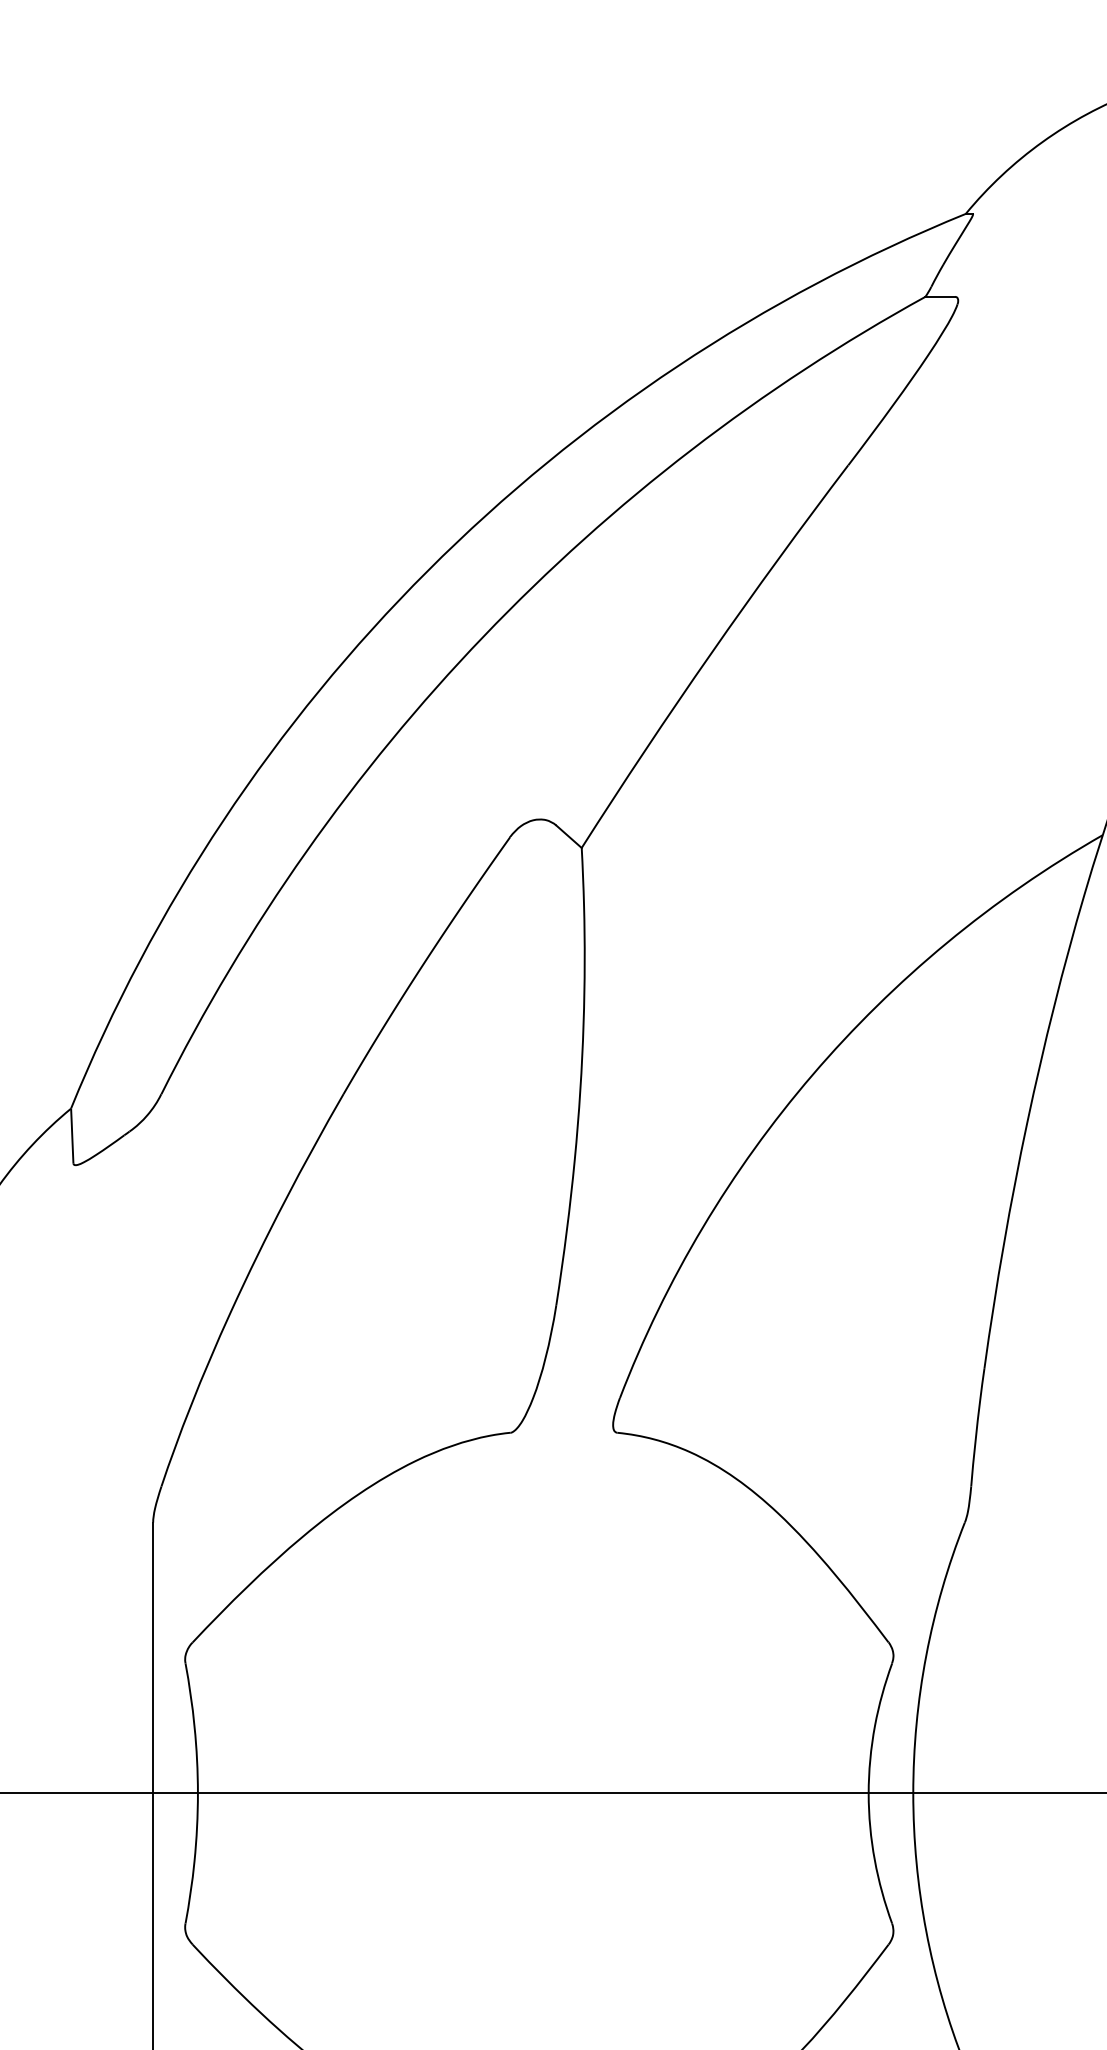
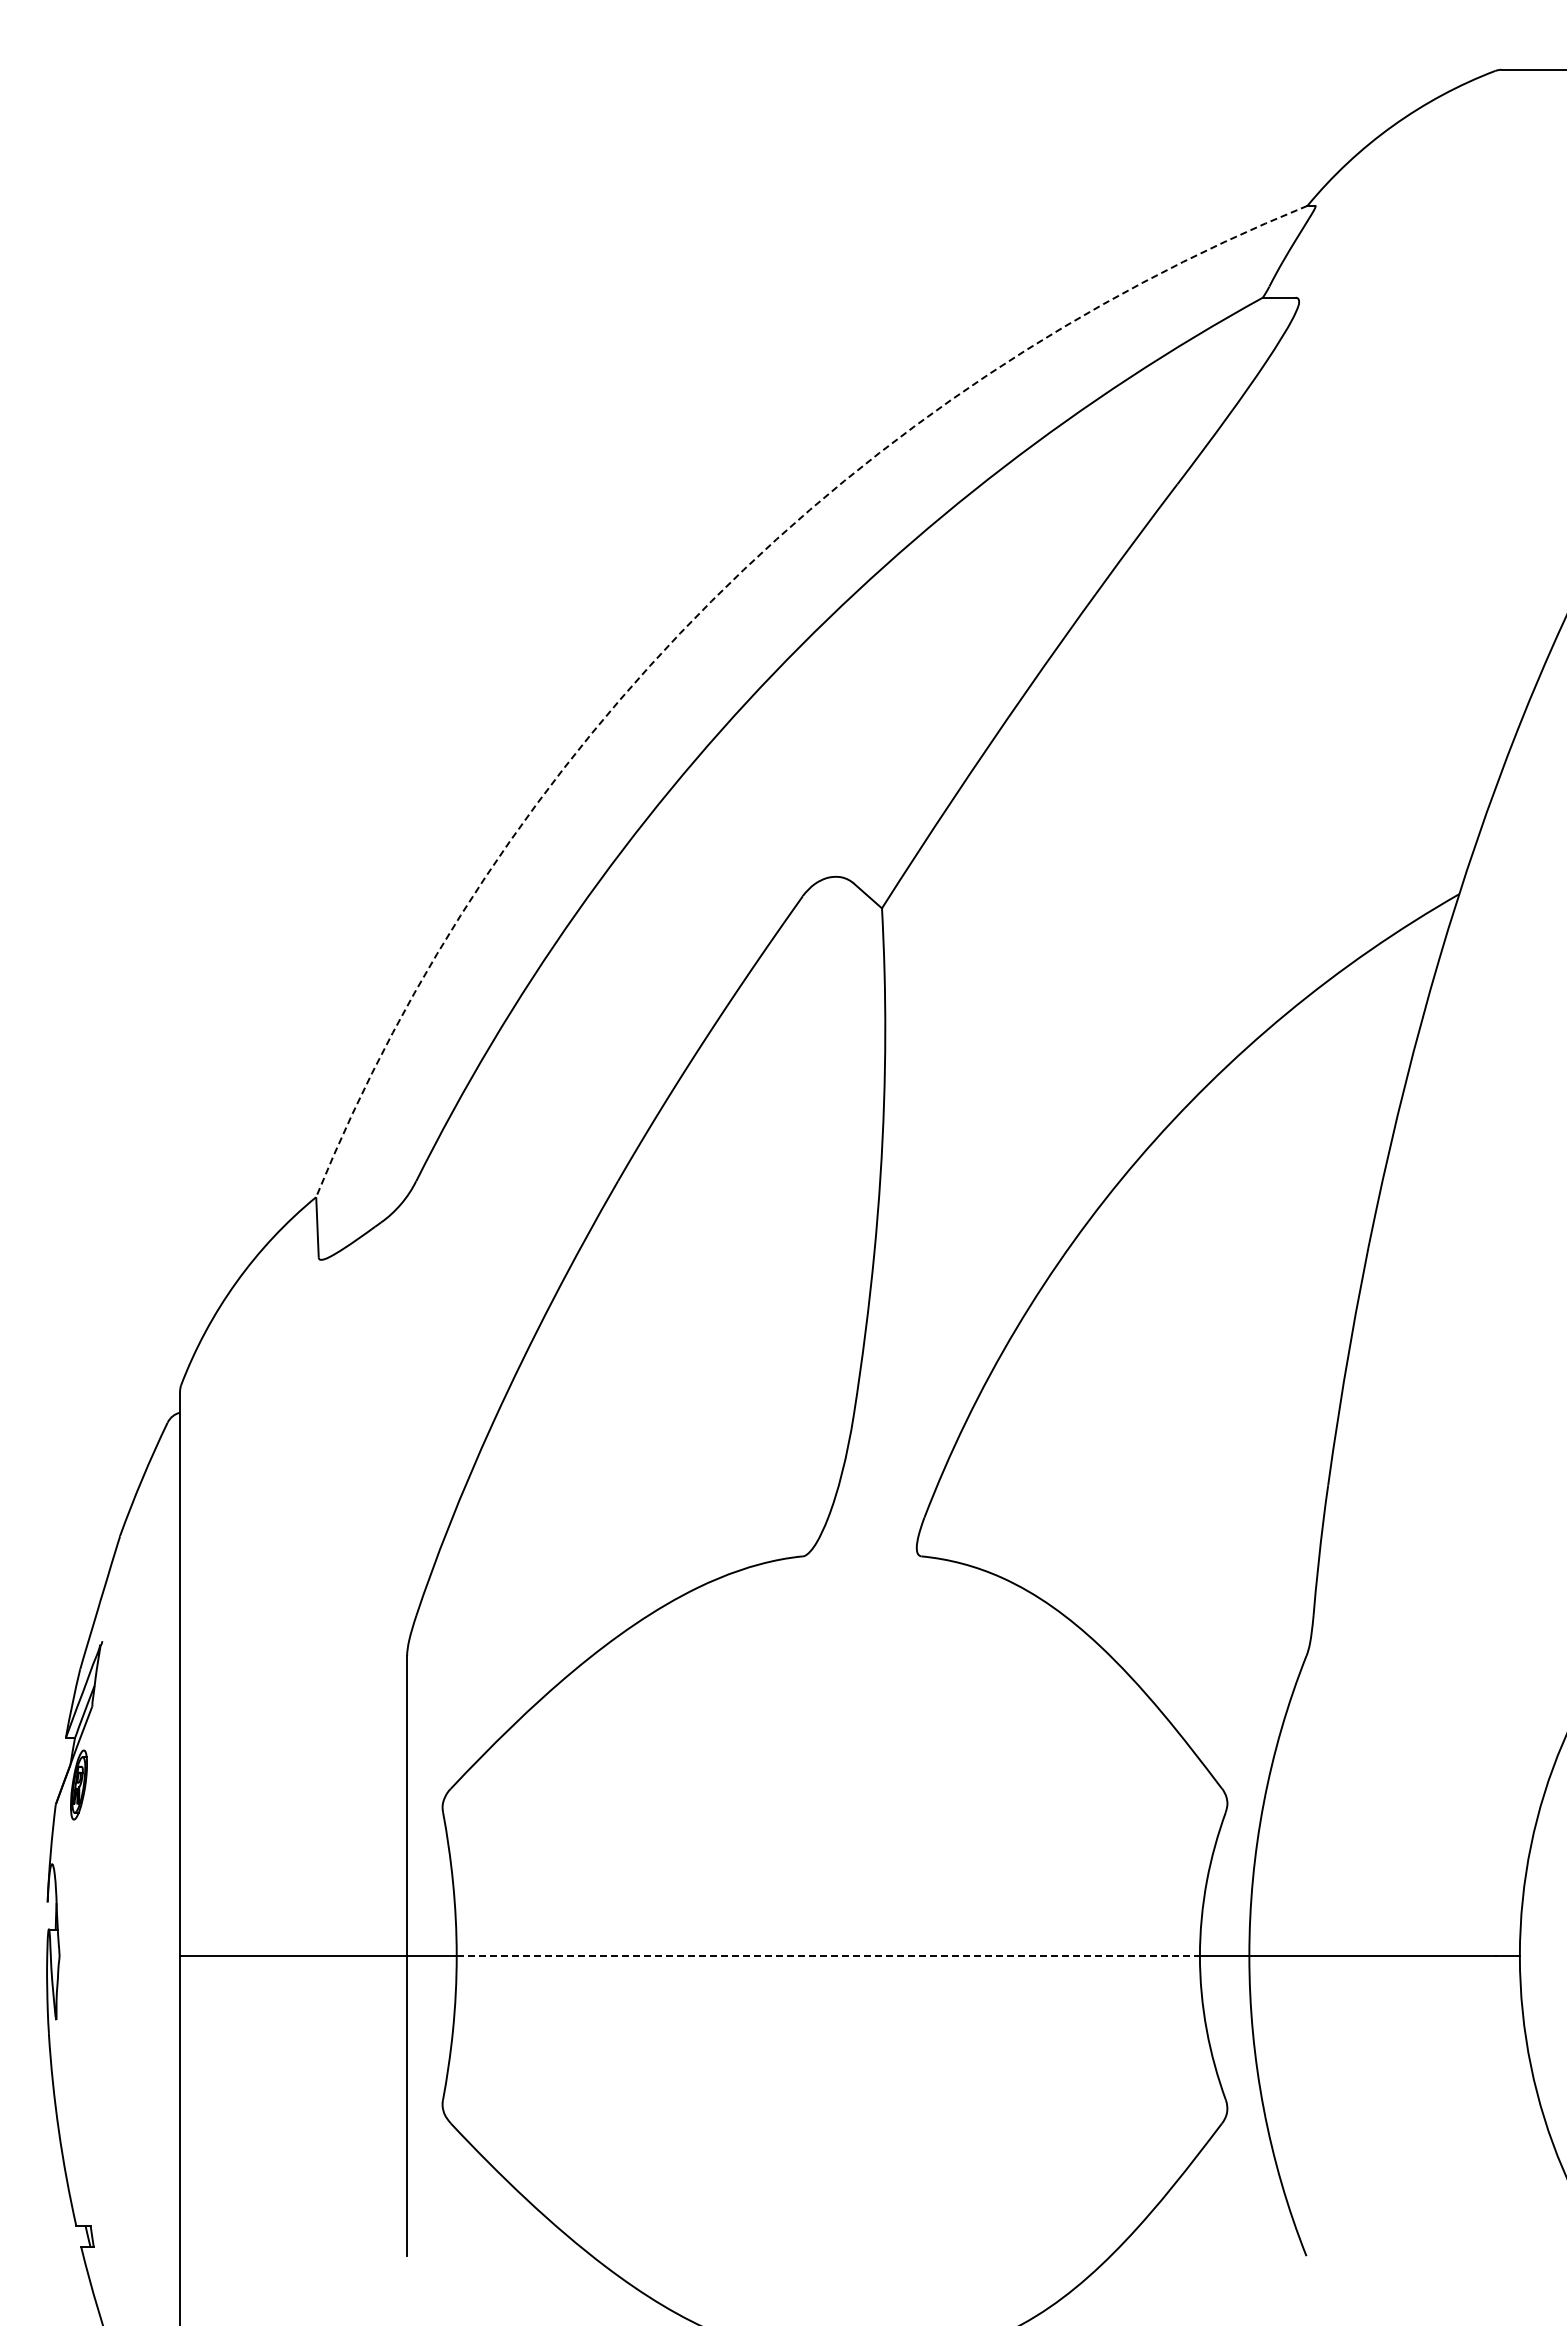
arc: (427, 571) -> (711, 601), solid -> dashed
line: (533, 1793) -> (828, 1956), solid -> dashed

